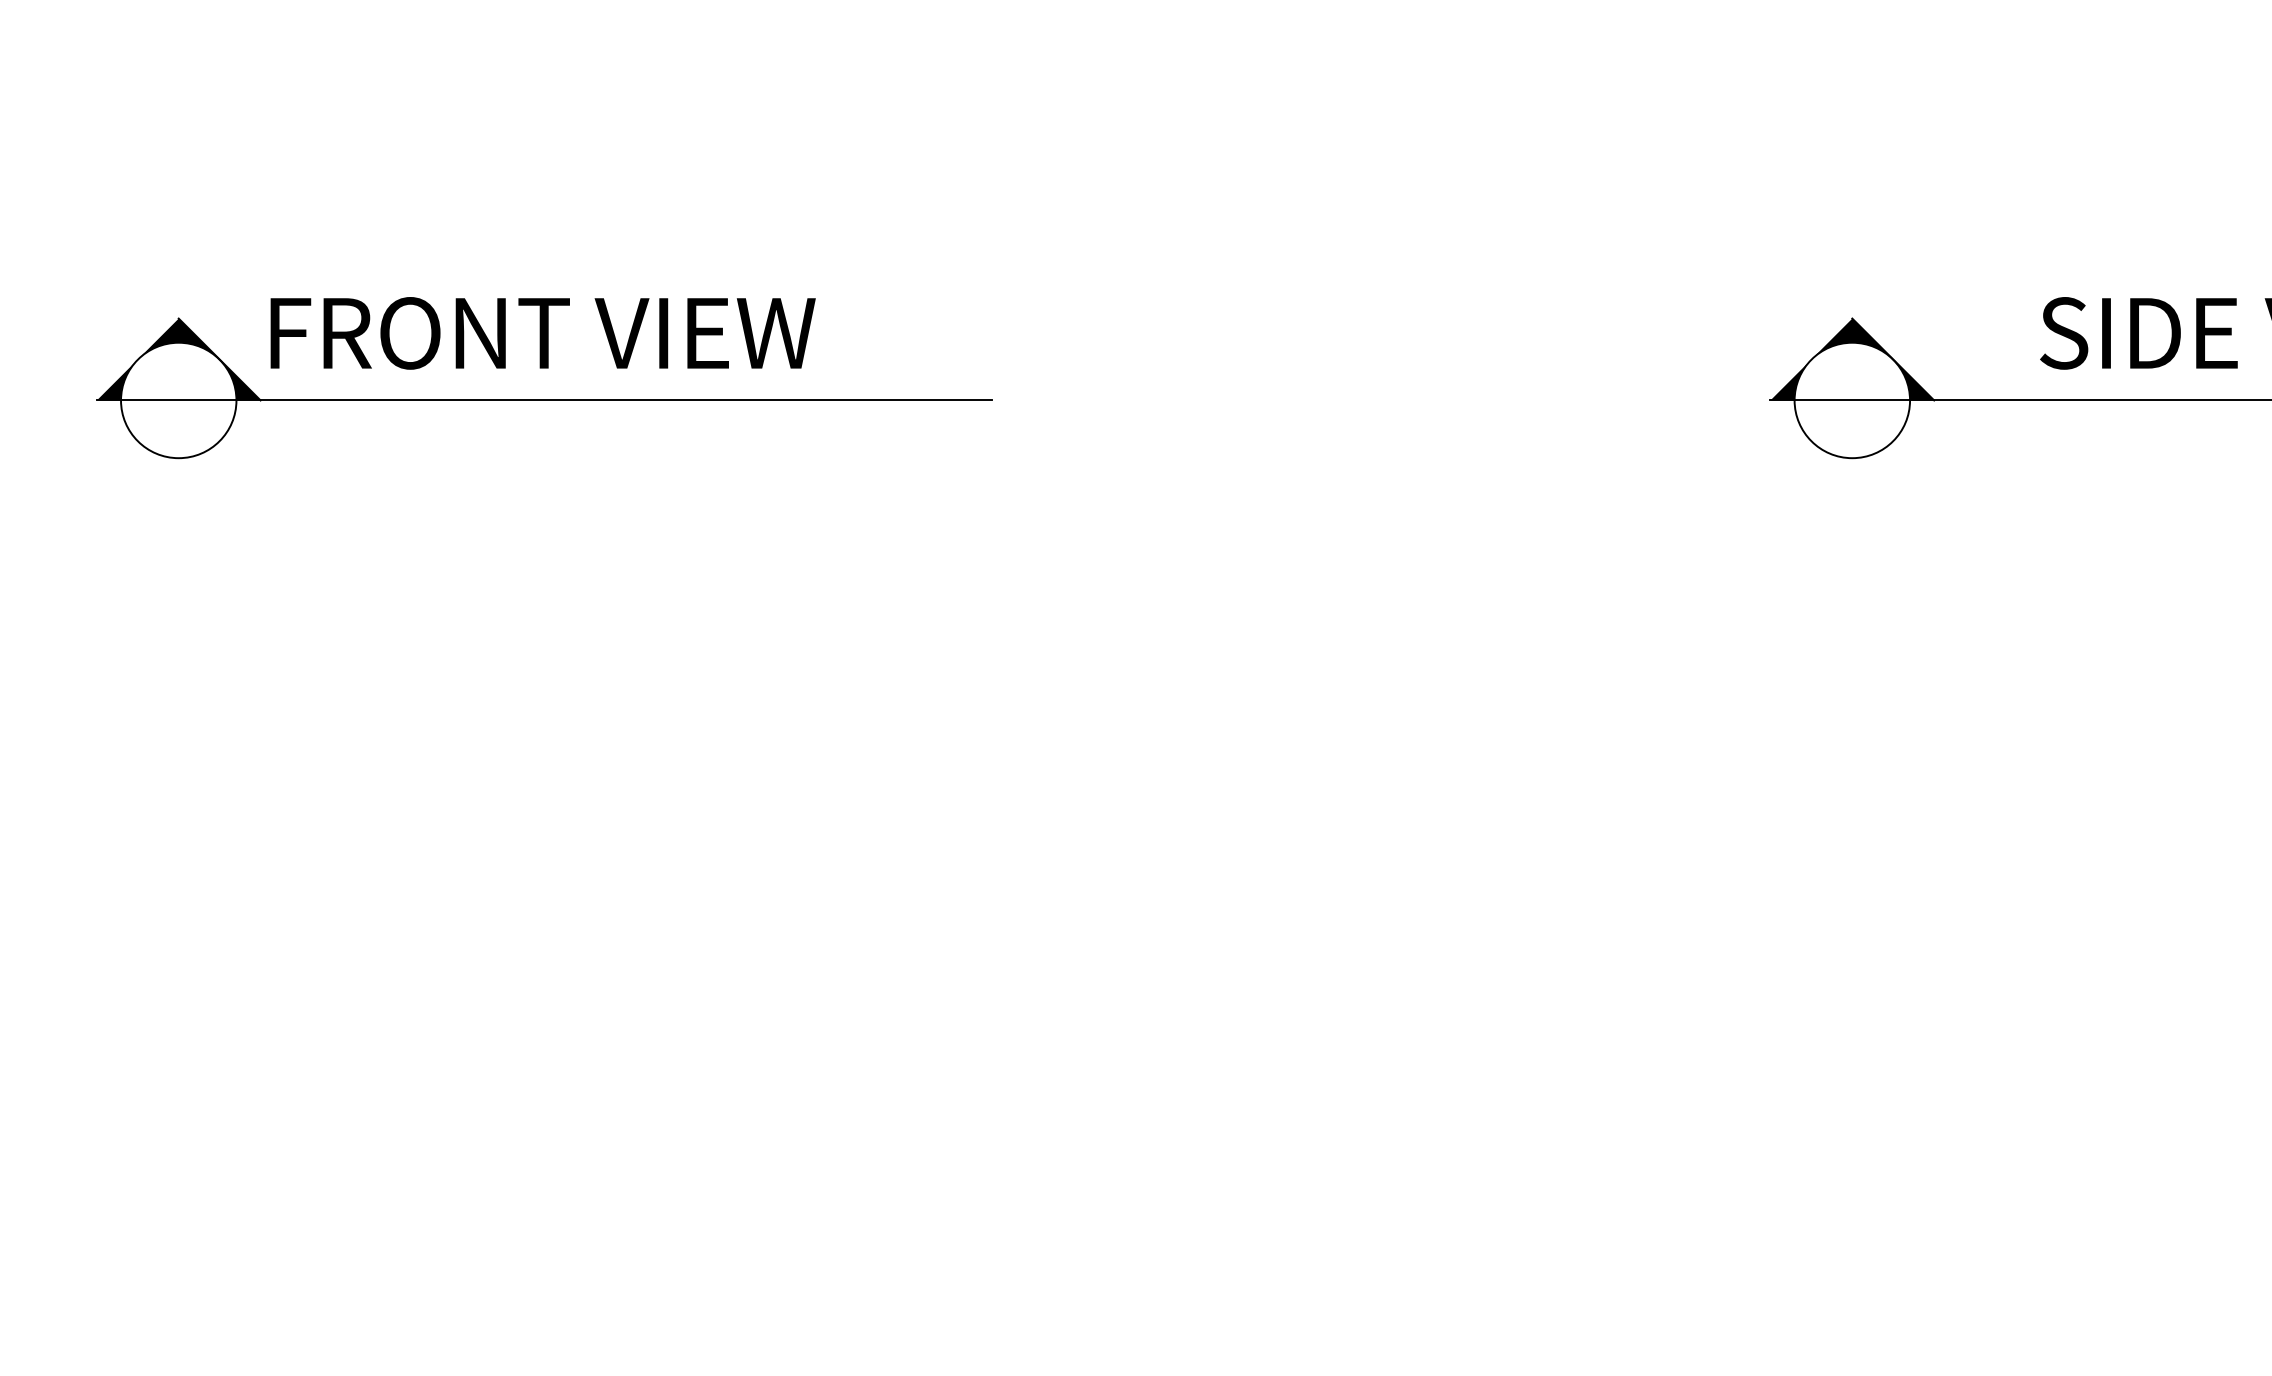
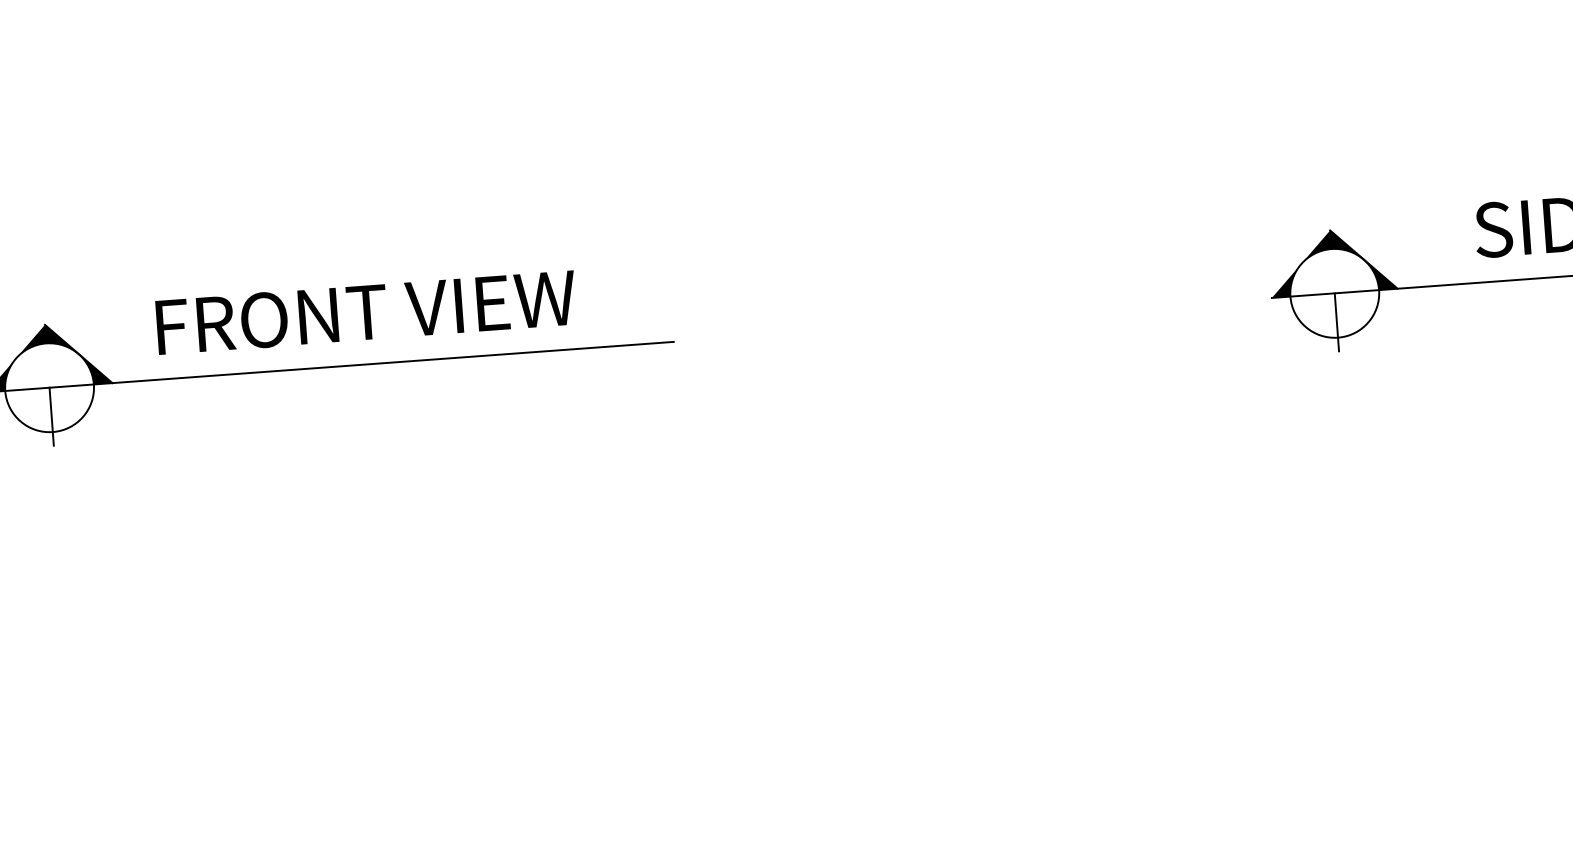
text: (542, 333) -> (365, 312), moved
line: (178, 437) -> (51, 416), added
line: (1852, 437) -> (1336, 321), added

